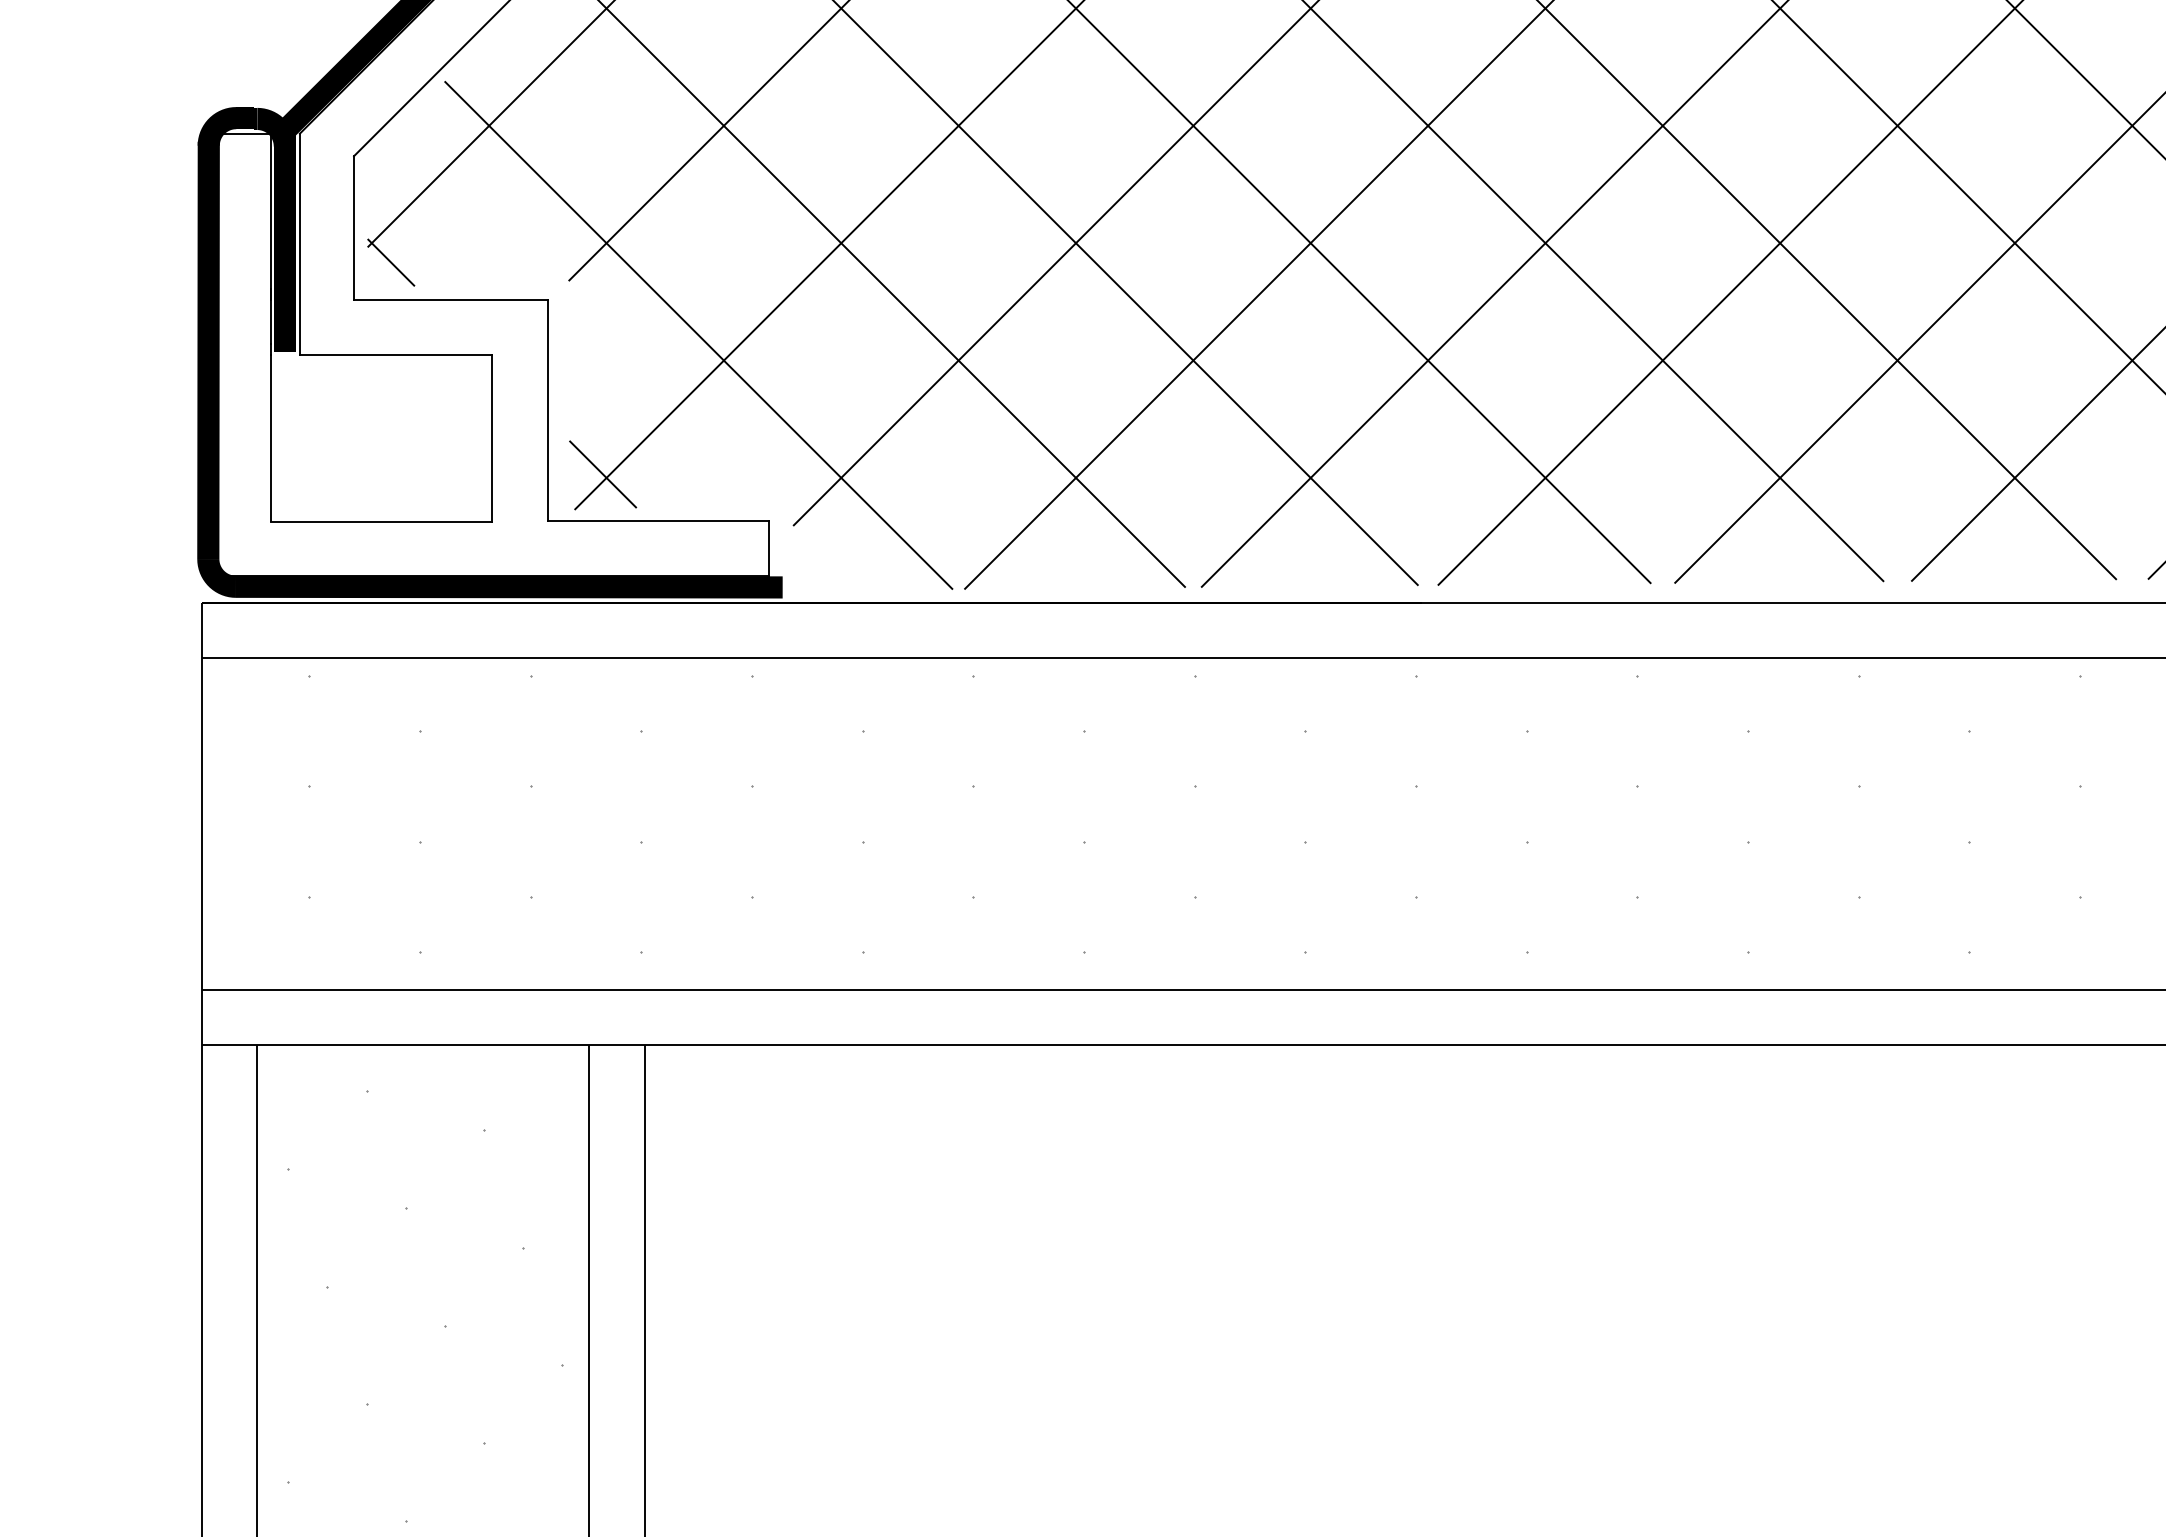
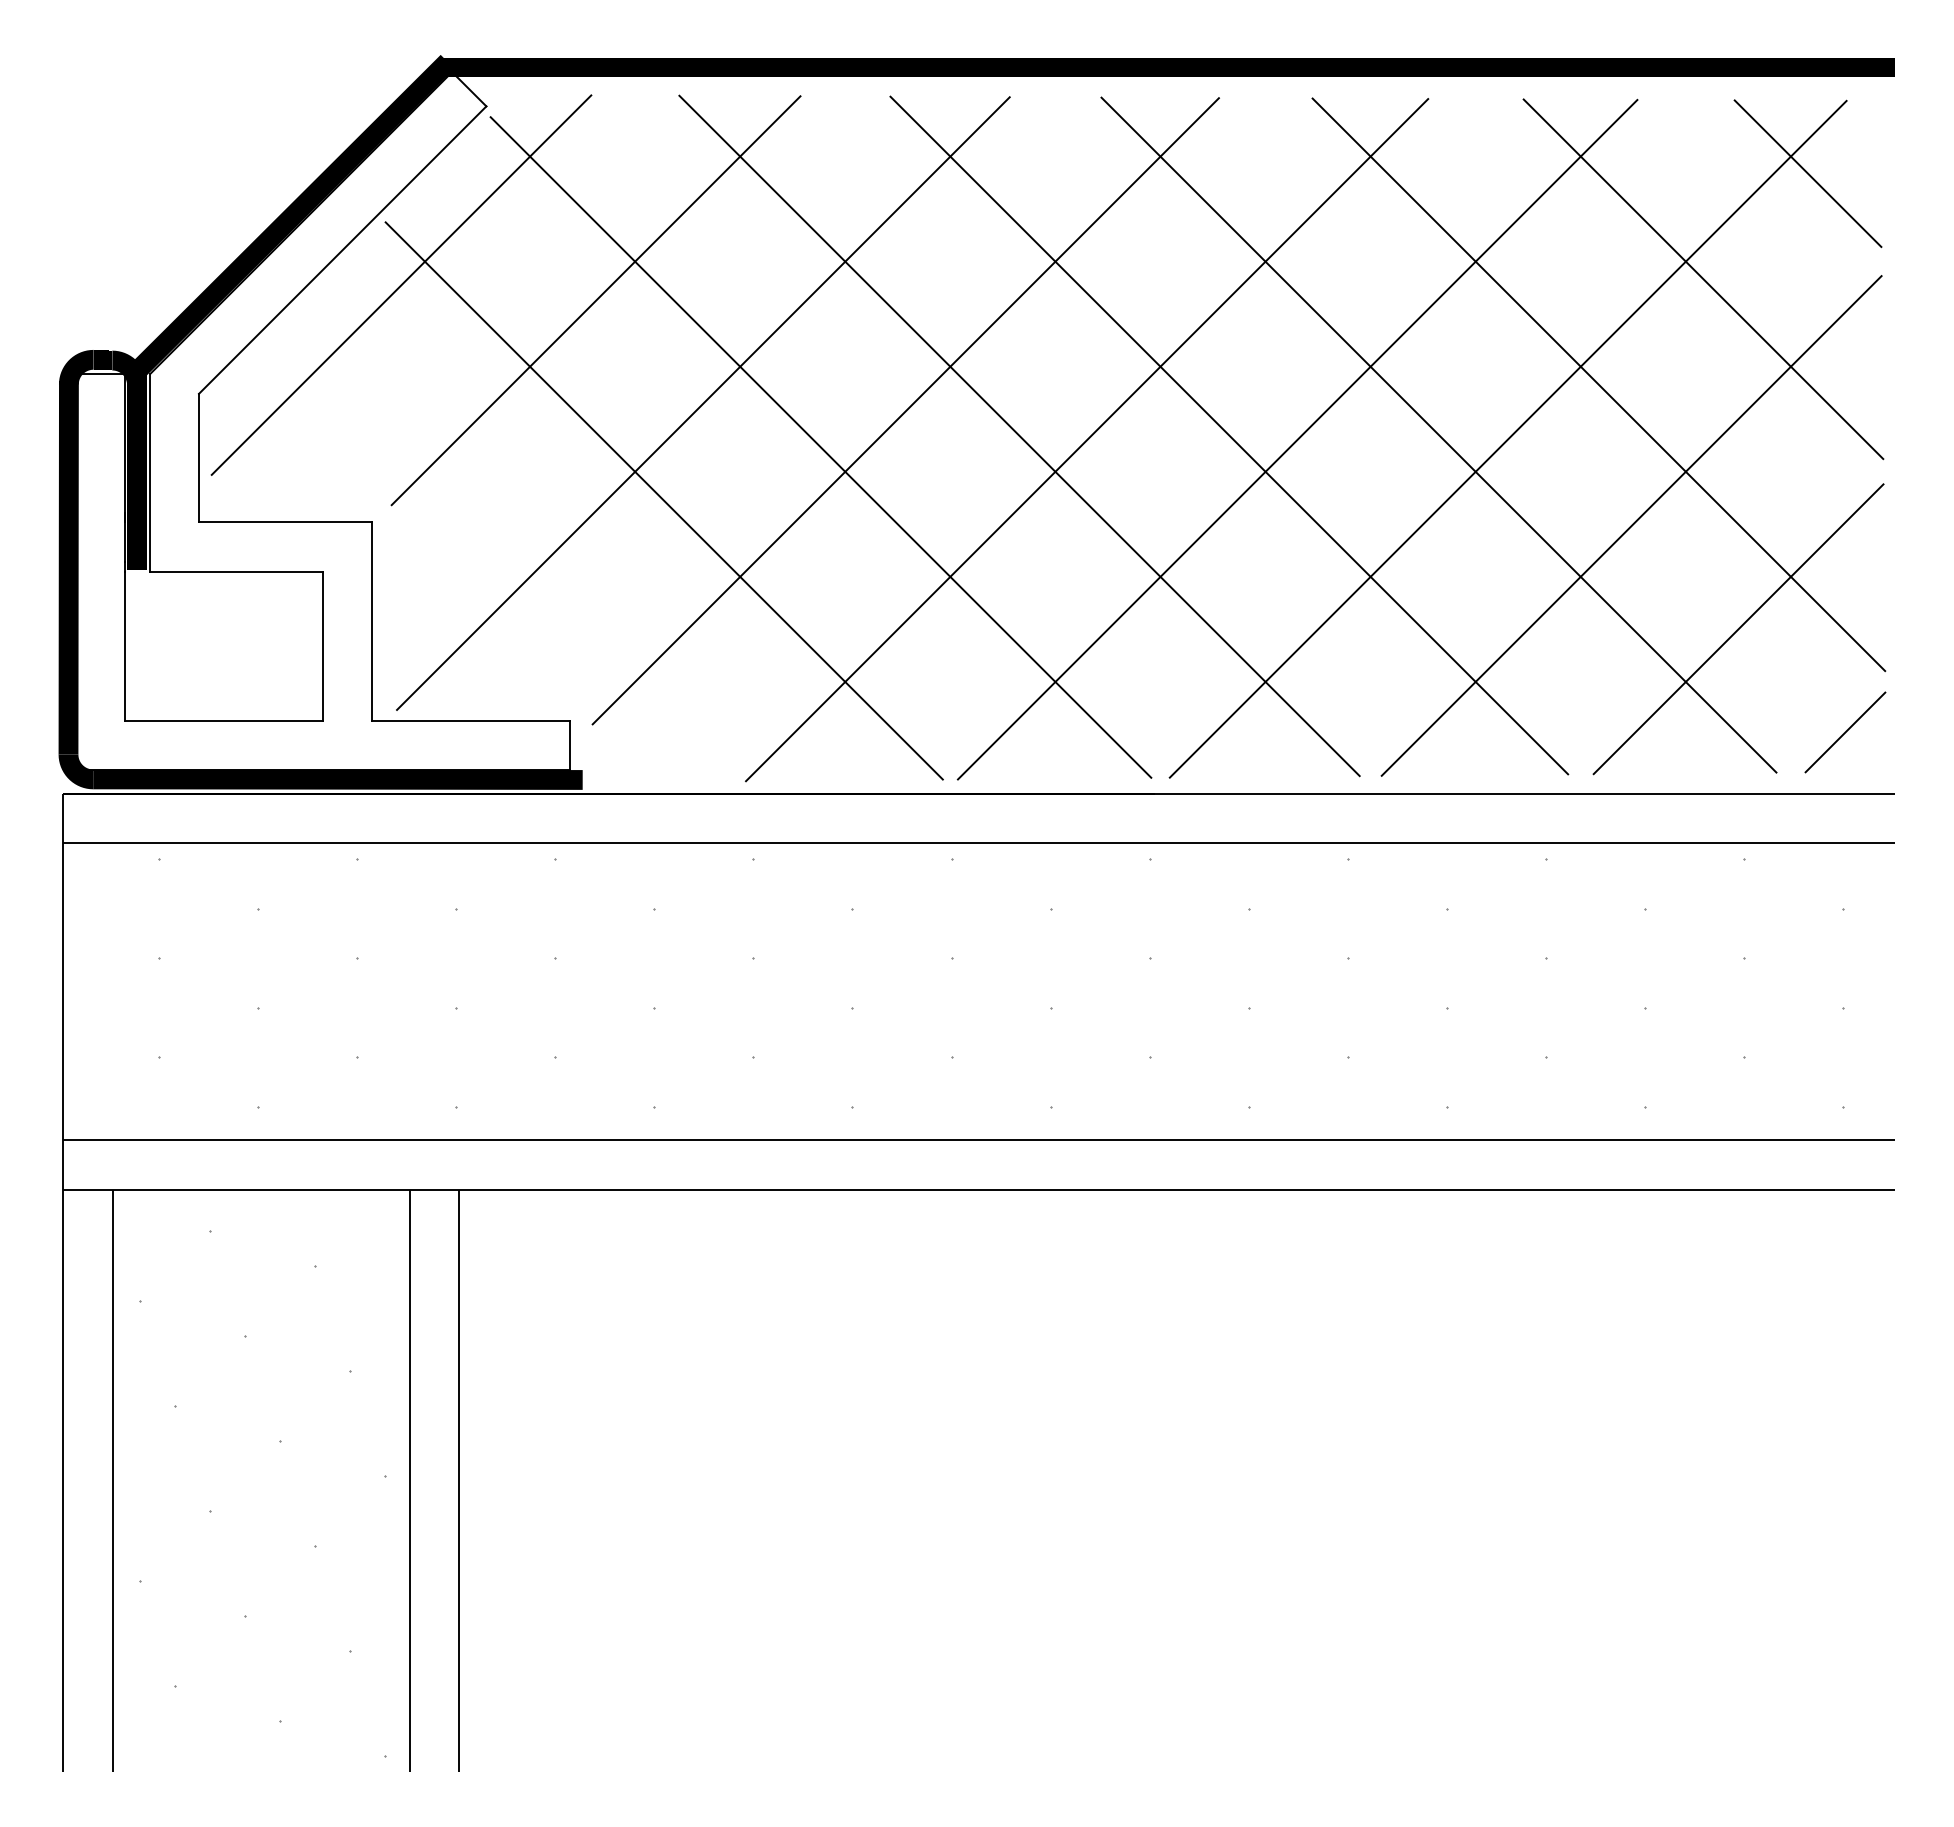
line: (390, 261) -> (231, 488), removed
line: (698, 335) -> (507, 554), removed
line: (602, 474) -> (421, 678), removed

